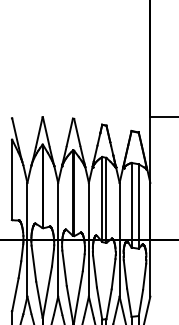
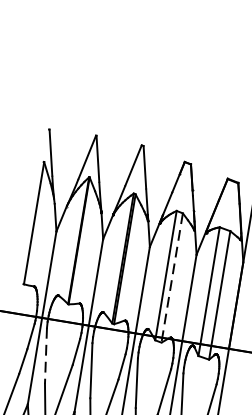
line: (106, 200) -> (172, 278), solid -> dashed
line: (33, 264) -> (45, 357), solid -> dashed

